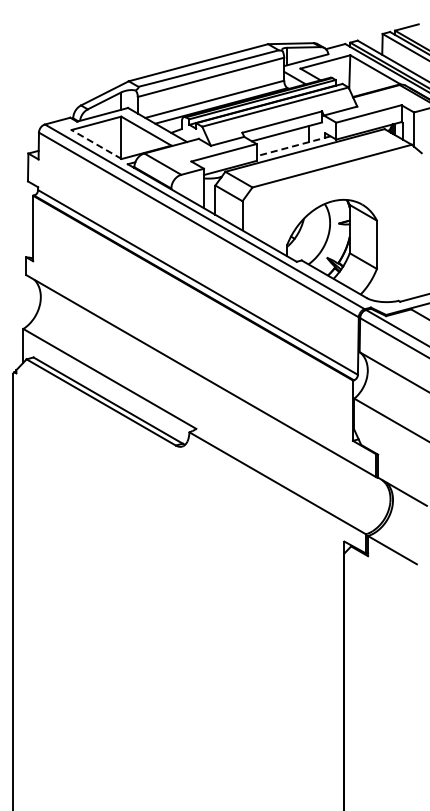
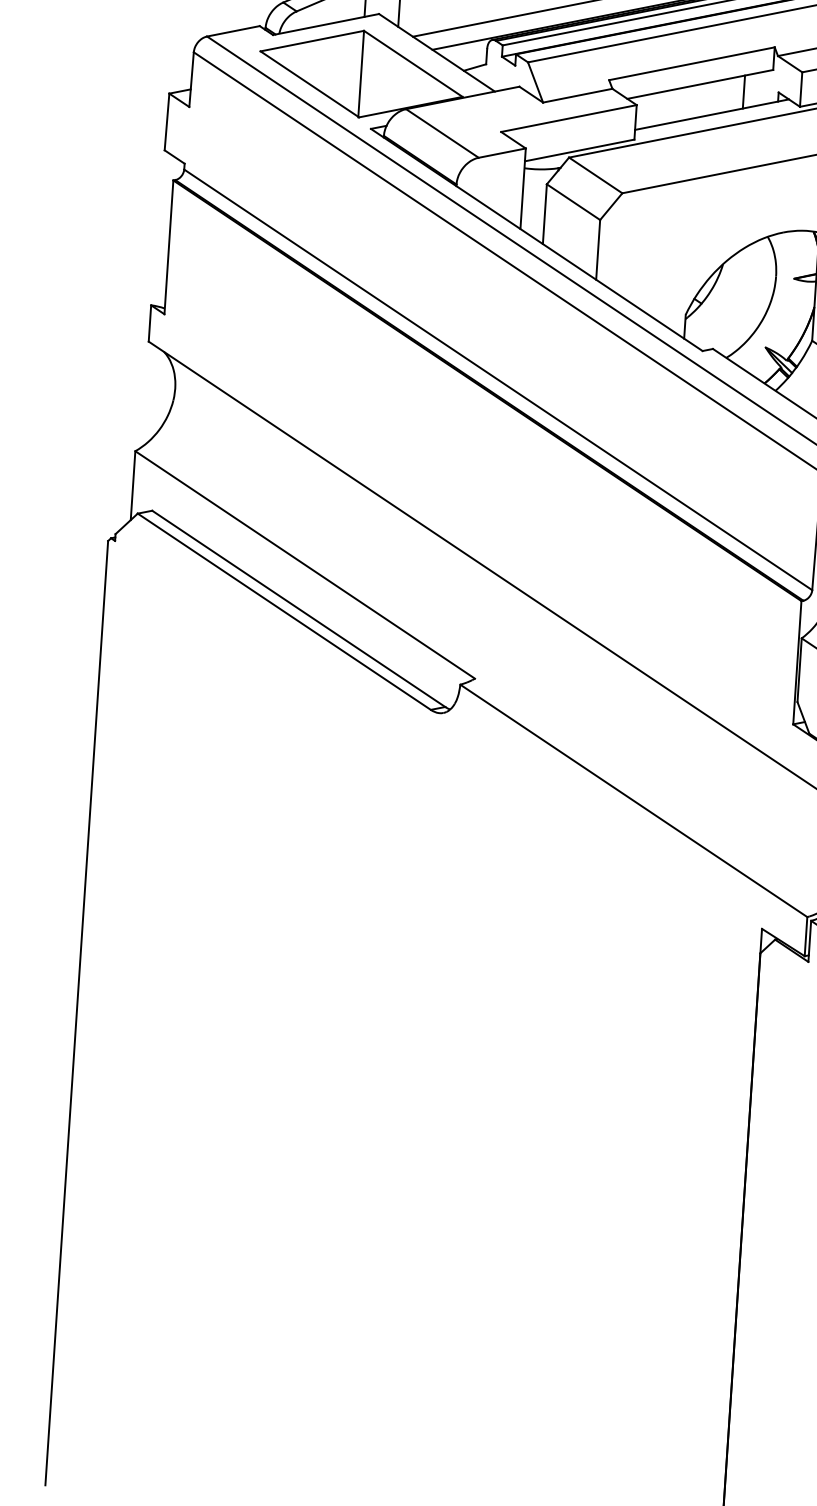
line: (96, 144) -> (309, 84), dashed -> solid
line: (293, 146) -> (711, 115), dashed -> solid

